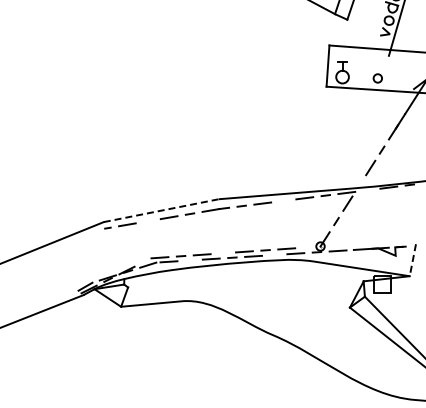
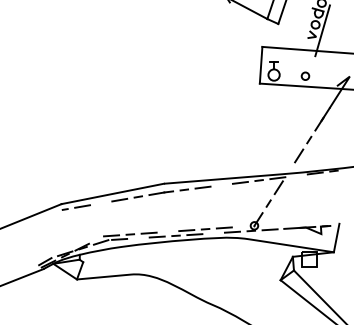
line: (161, 210) -> (112, 193), dashed -> solid
line: (412, 260) -> (336, 238), dashed -> solid

